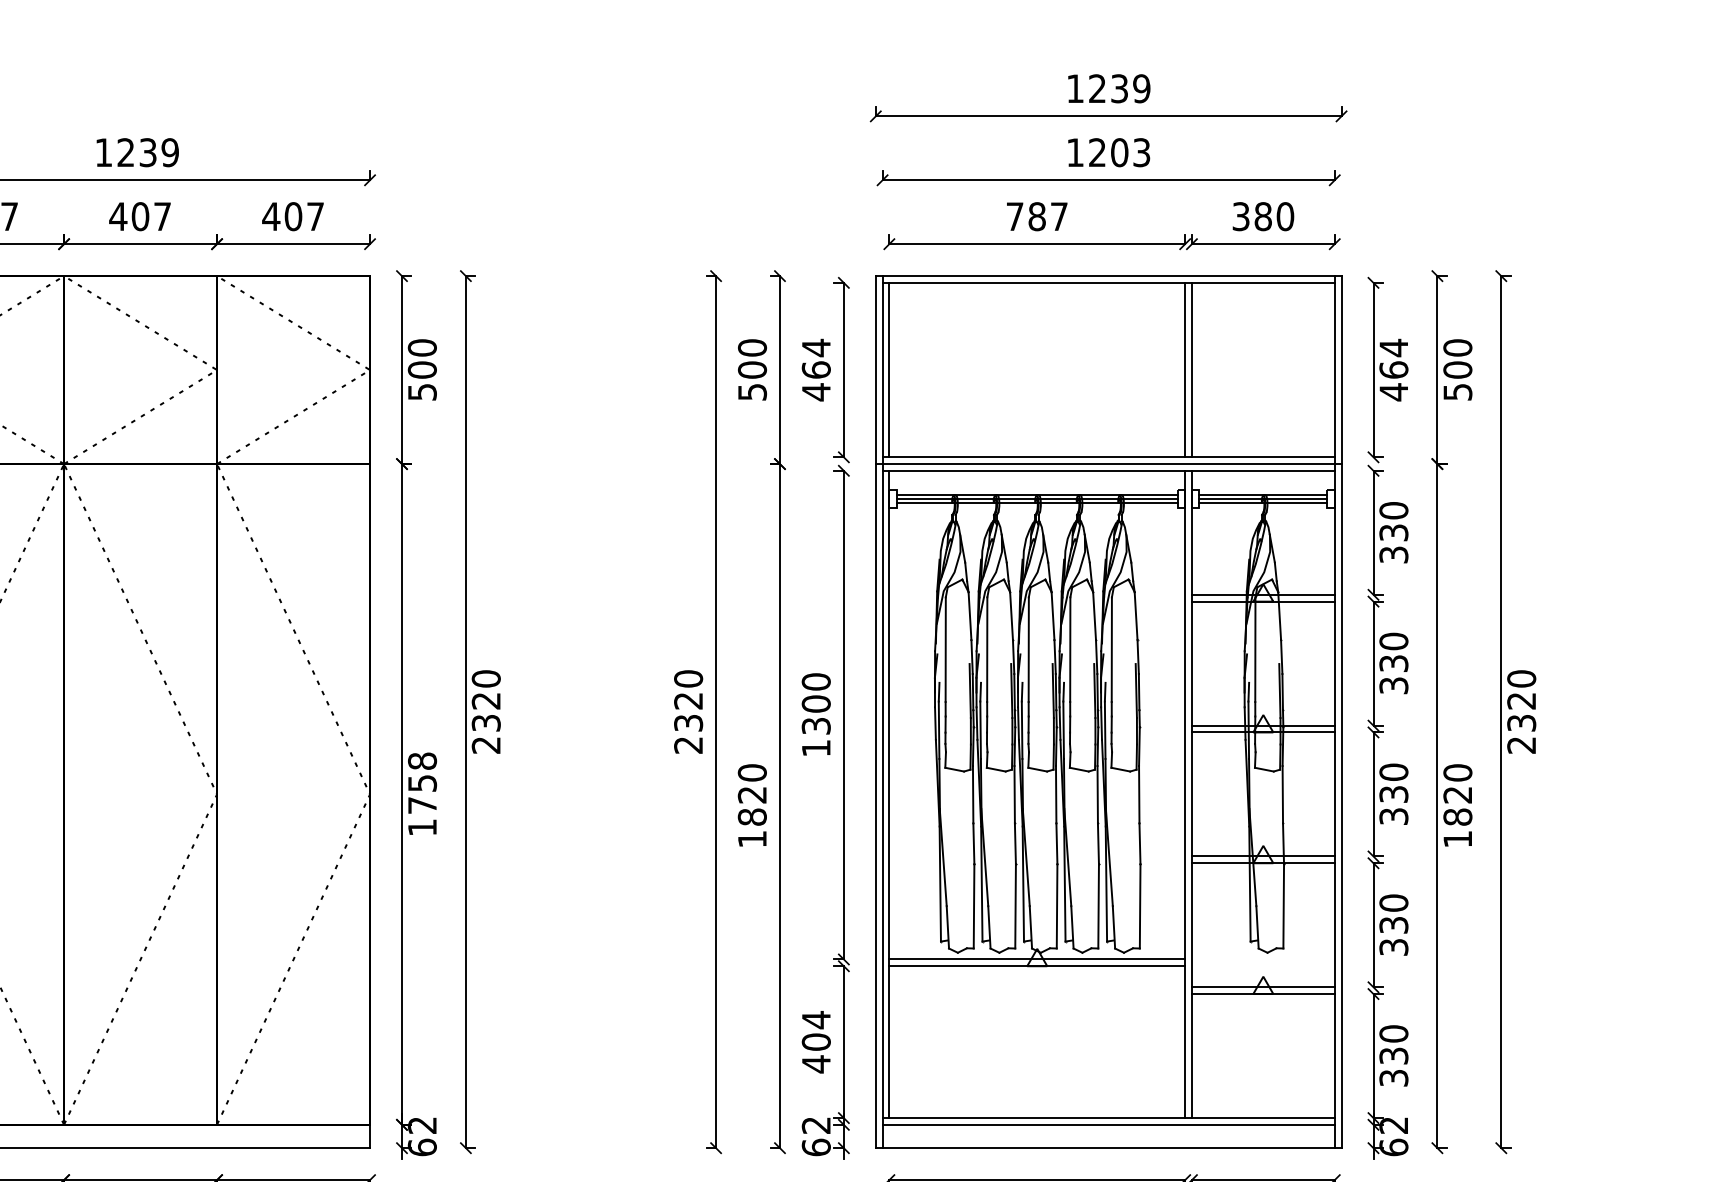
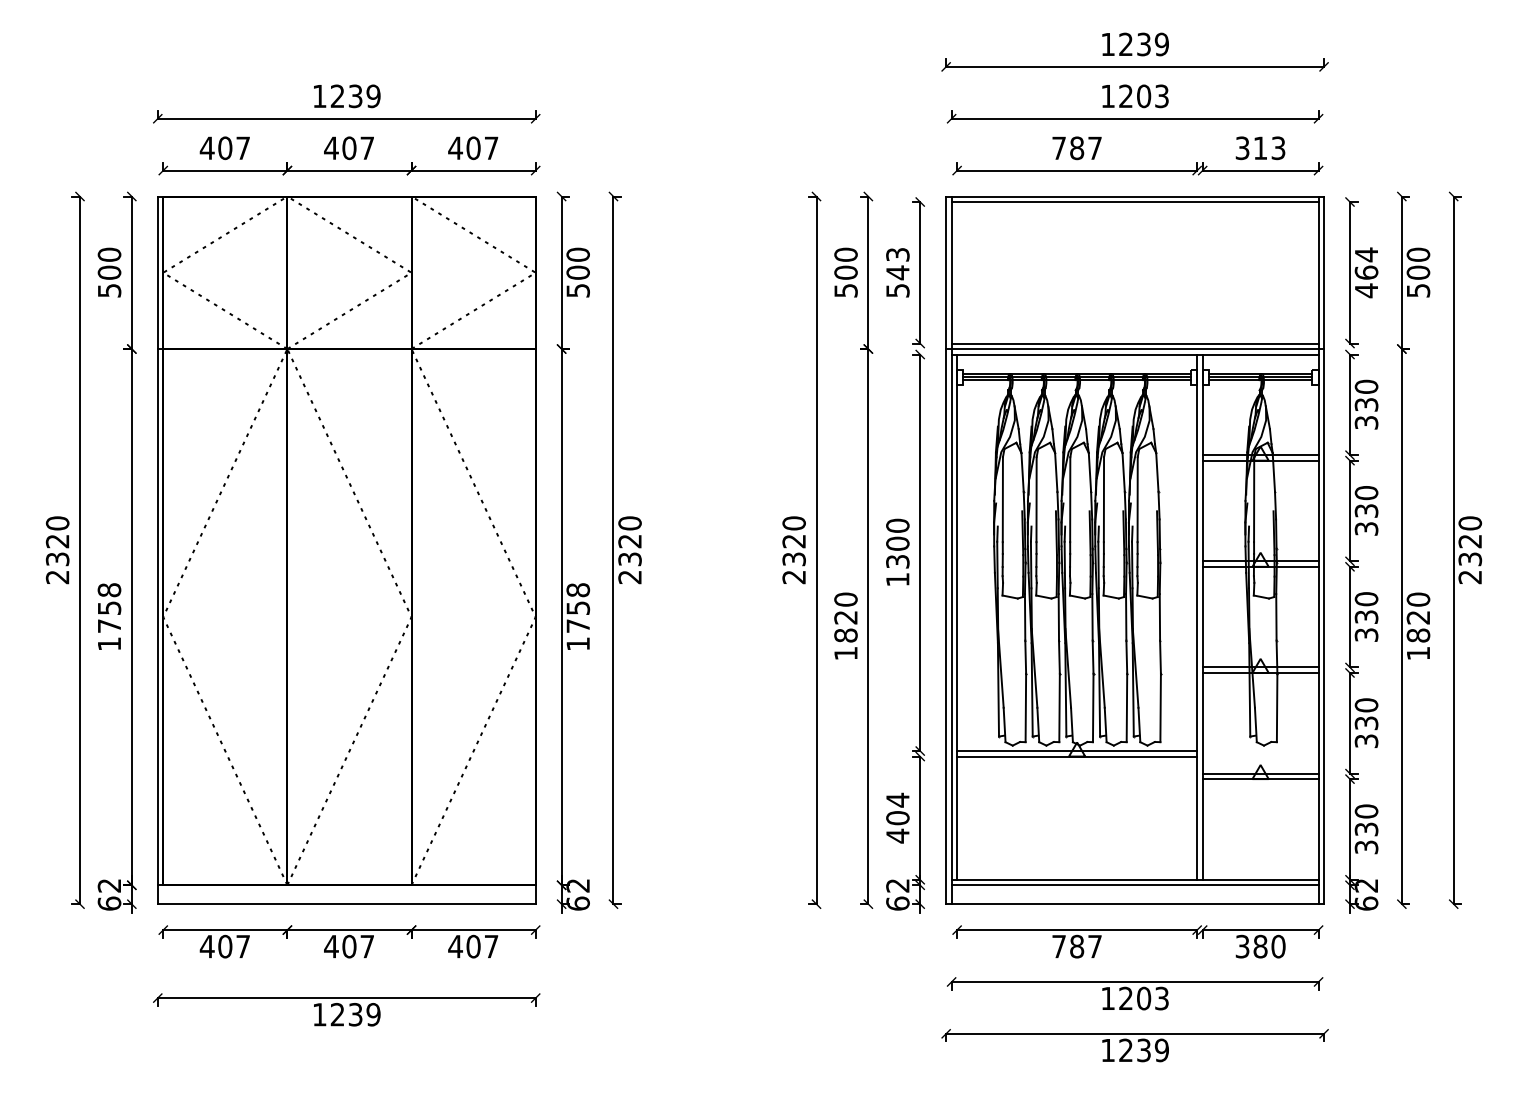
text: (1274, 216) -> (1269, 148), 380 -> 313
text: (815, 369) -> (897, 272), 464 -> 543
line: (889, 369) -> (957, 272), removed
line: (1185, 369) -> (1197, 272), removed
line: (1191, 369) -> (1202, 272), removed

